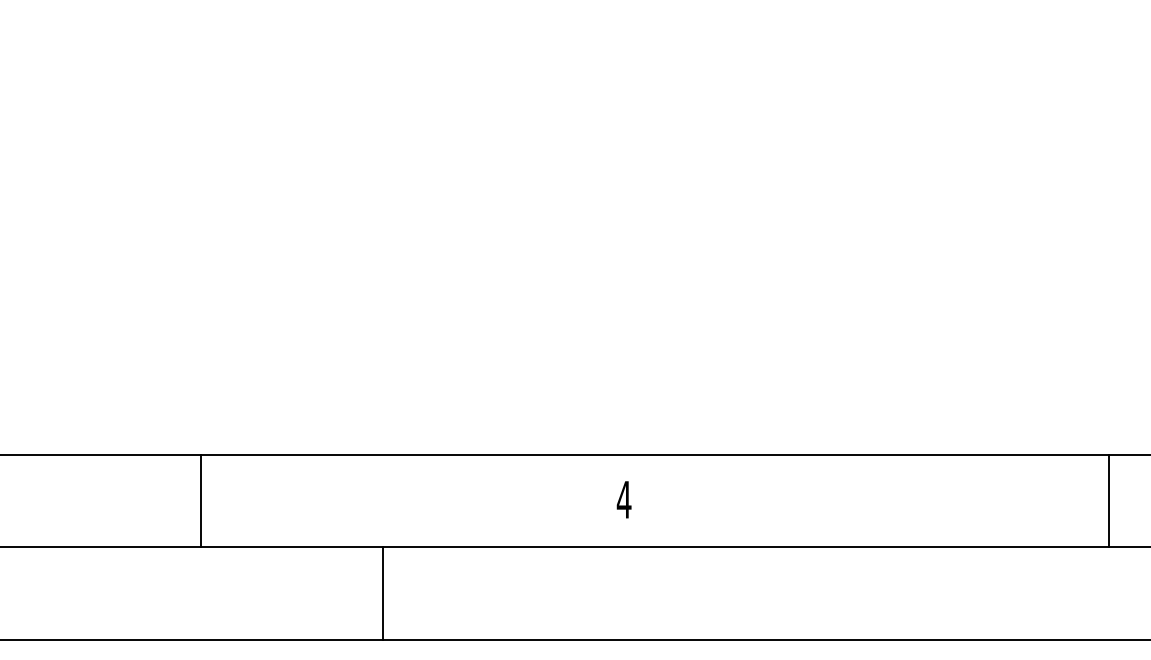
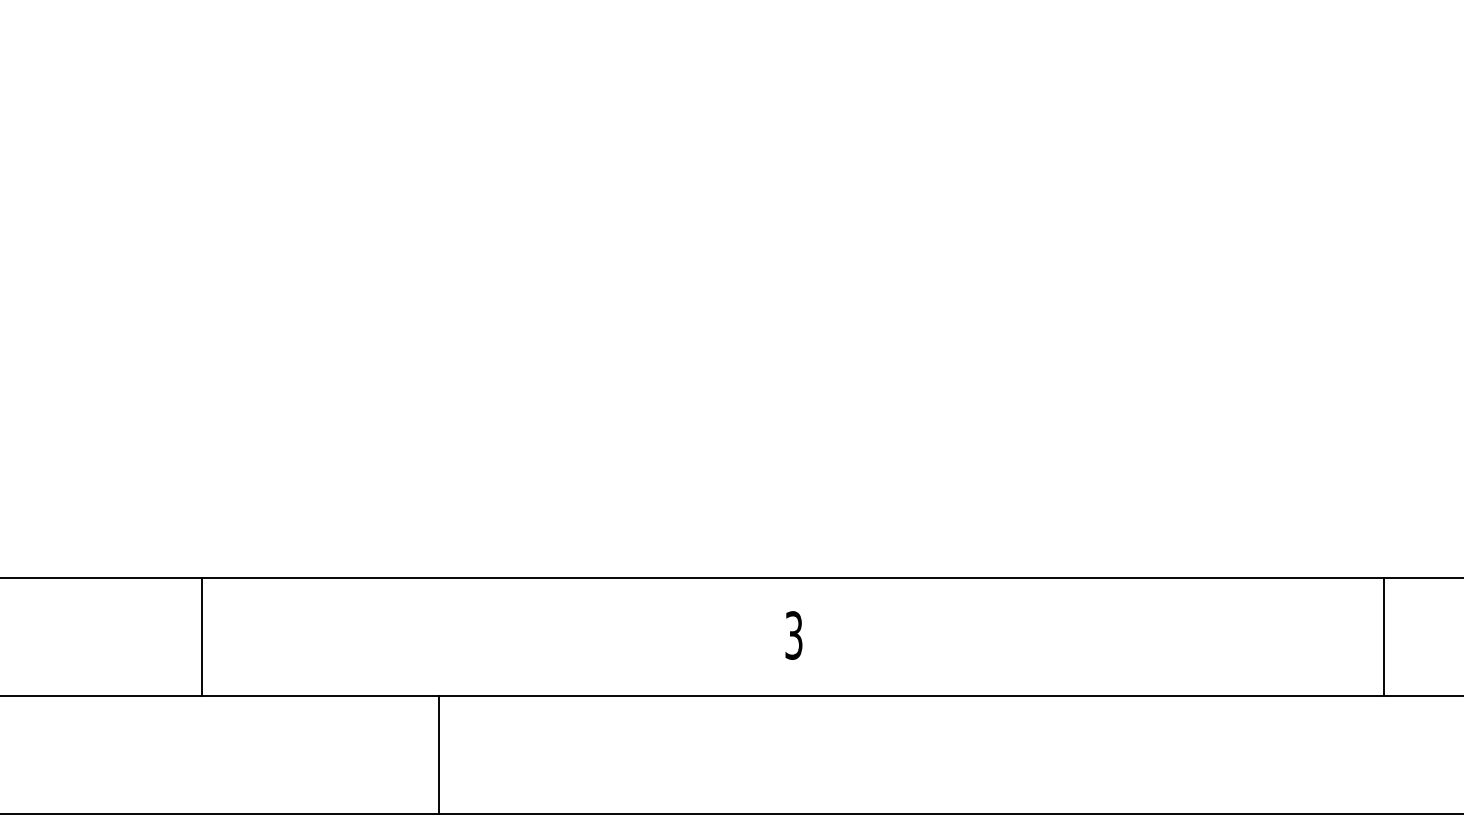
text: (623, 499) -> (793, 635), 4 -> 3
line: (200, 500) -> (201, 636), moved
line: (1108, 500) -> (1383, 636), moved
line: (382, 593) -> (438, 754), moved

